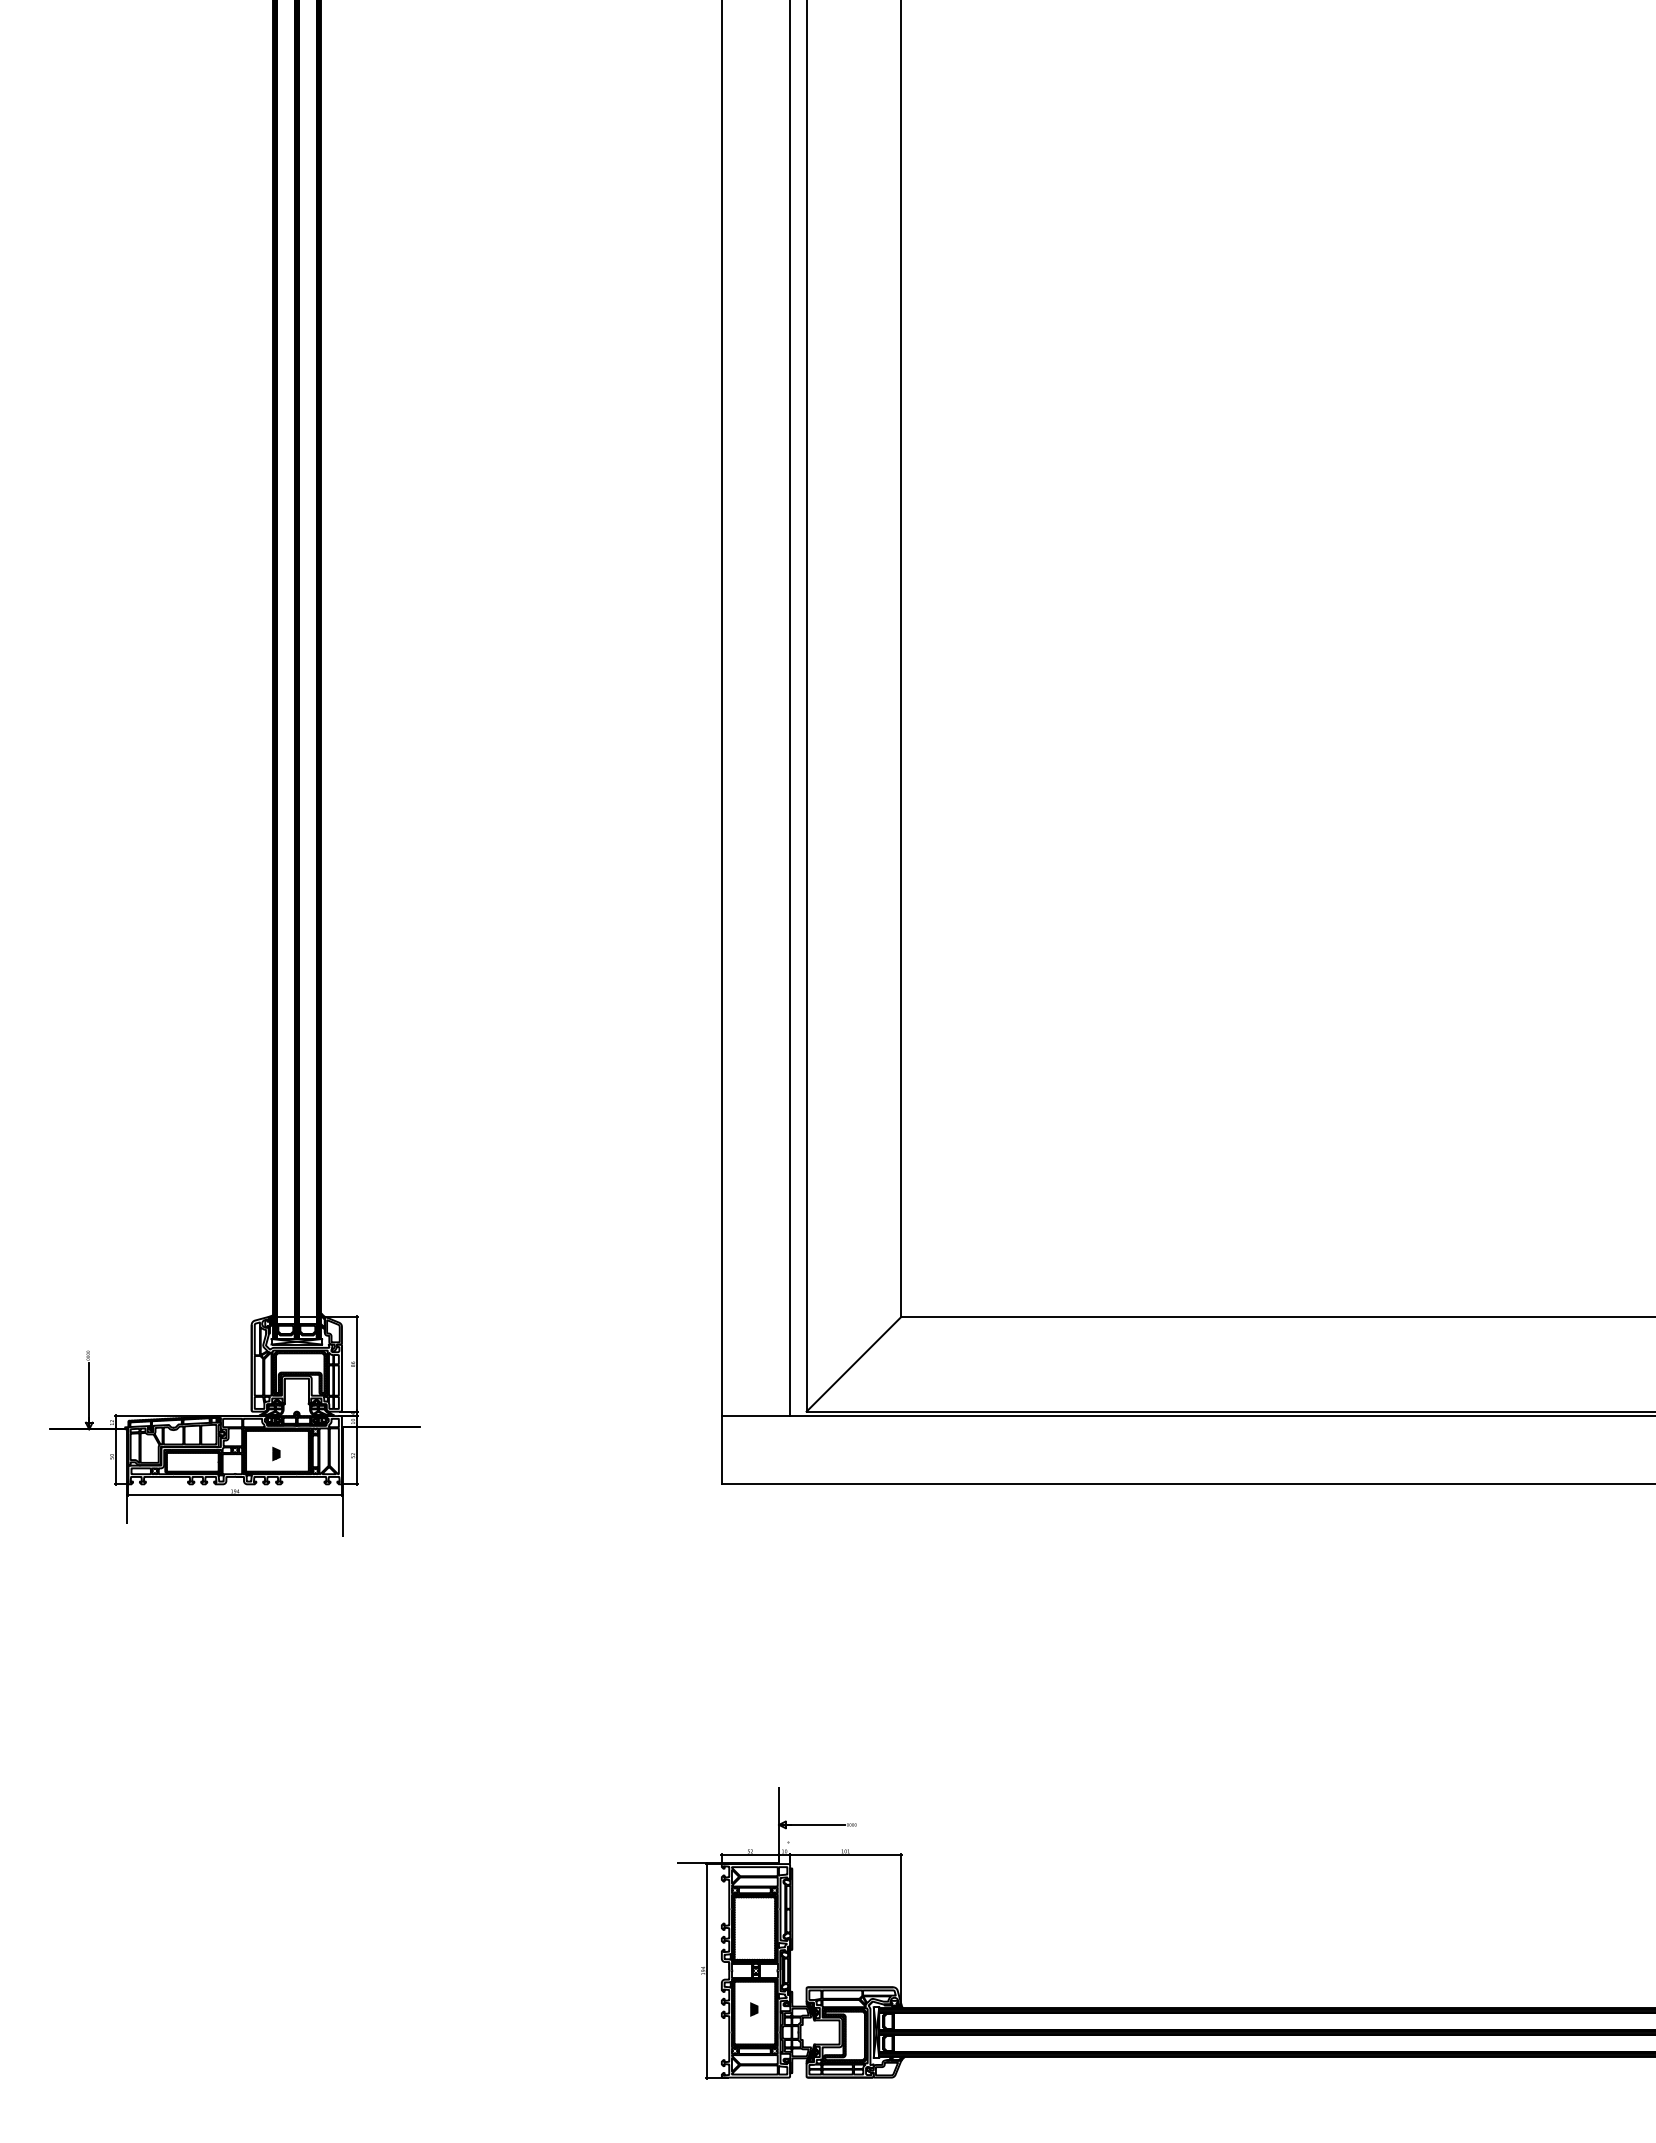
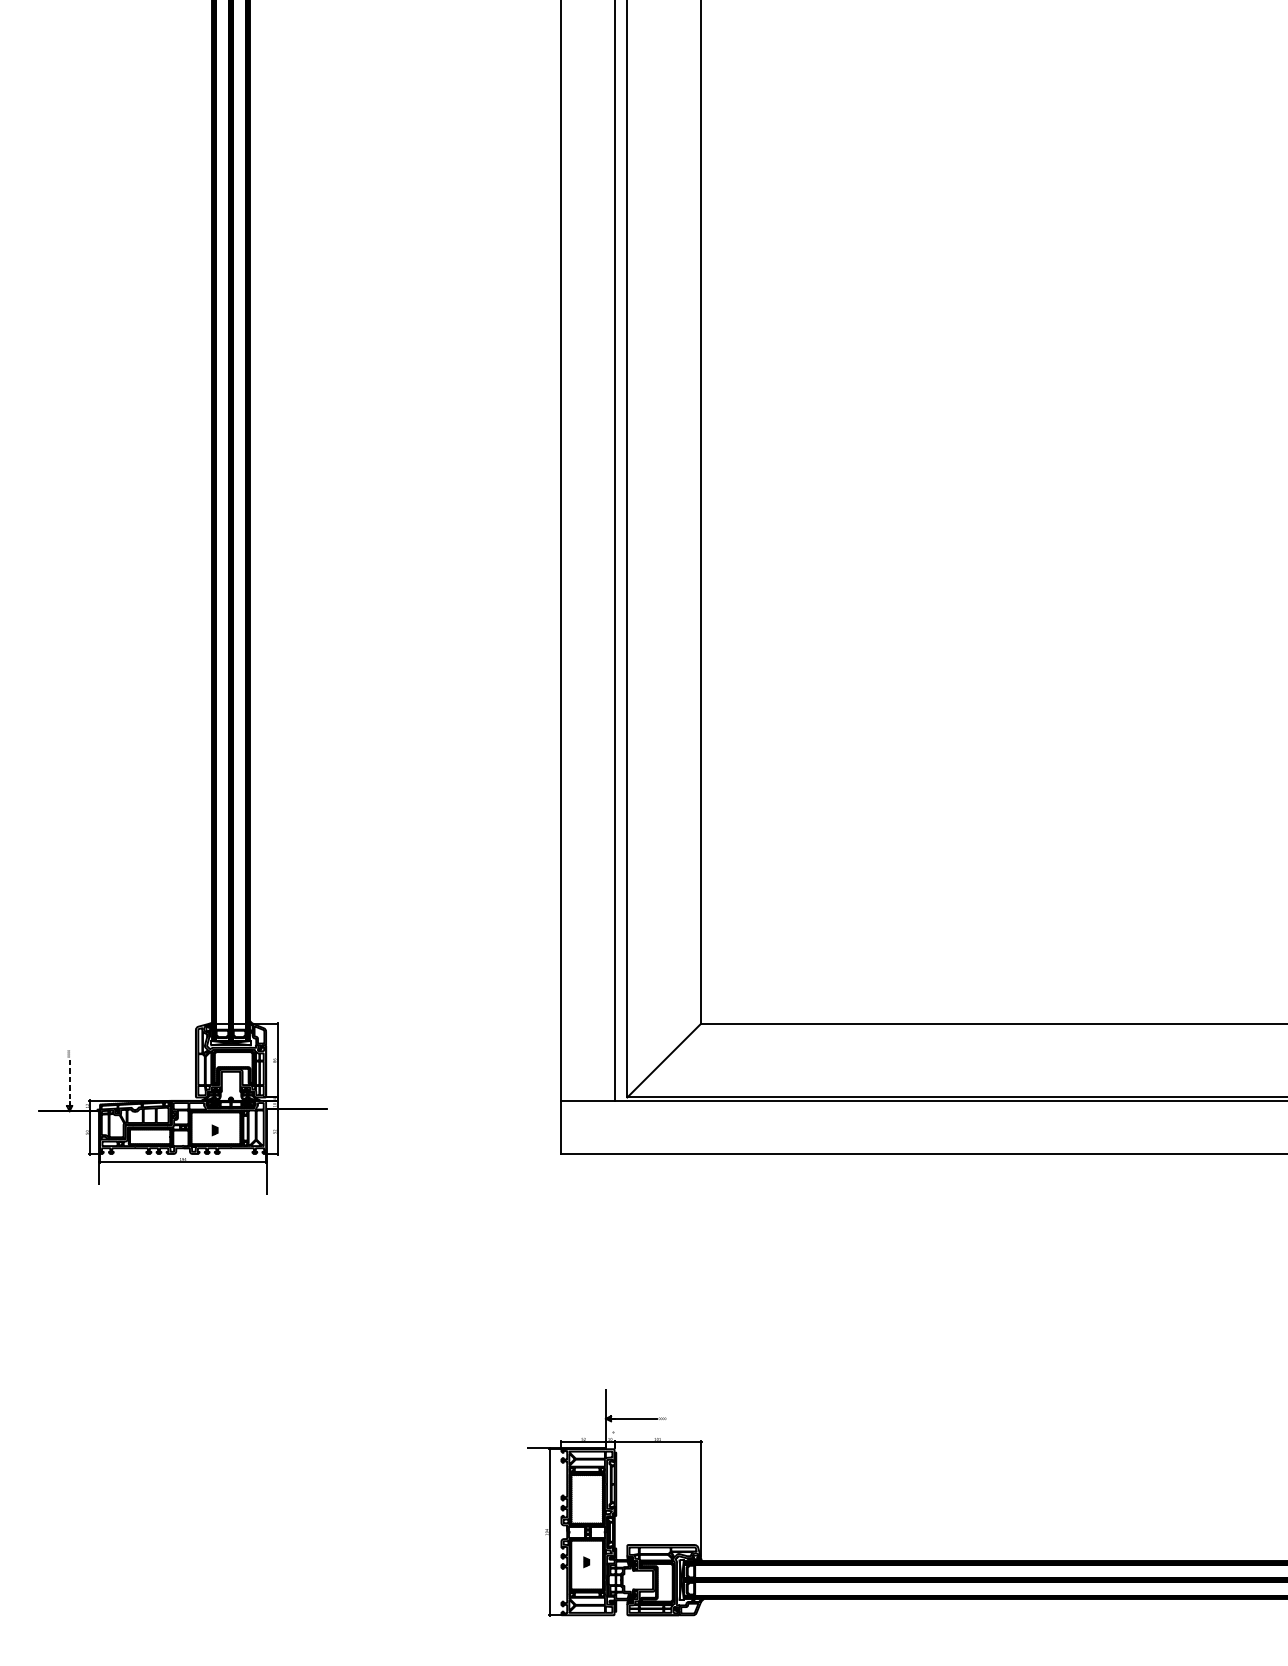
line: (89, 1396) -> (69, 1085), solid -> dashed

